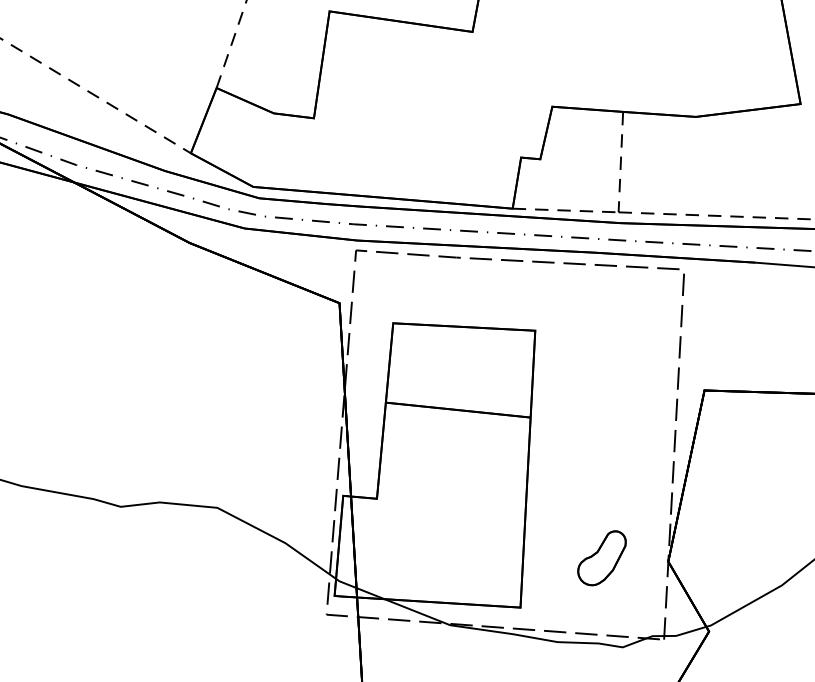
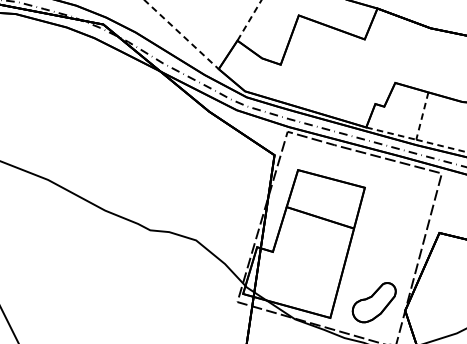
part: (600, 558) -> (373, 302), size x1.67

